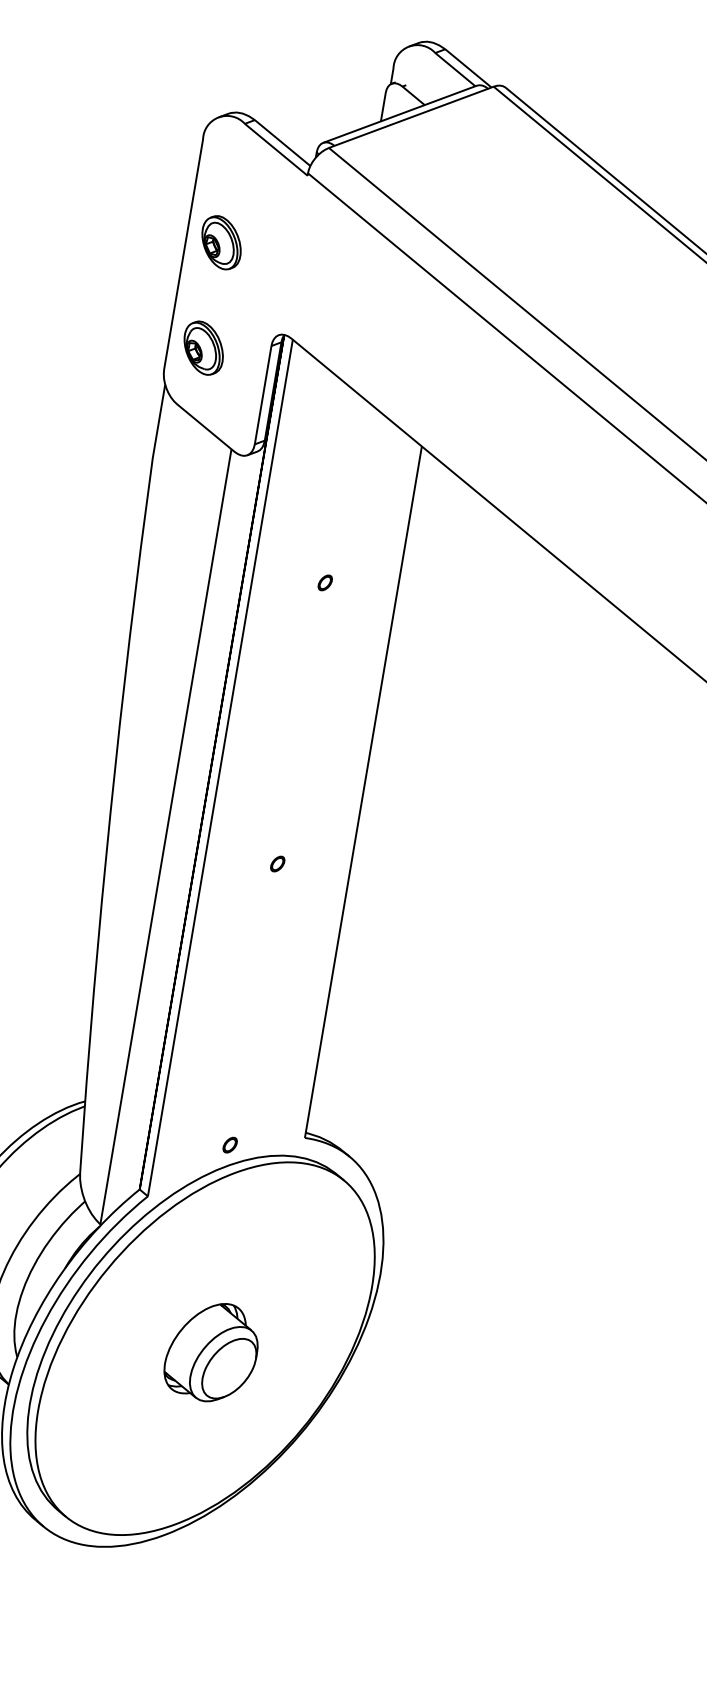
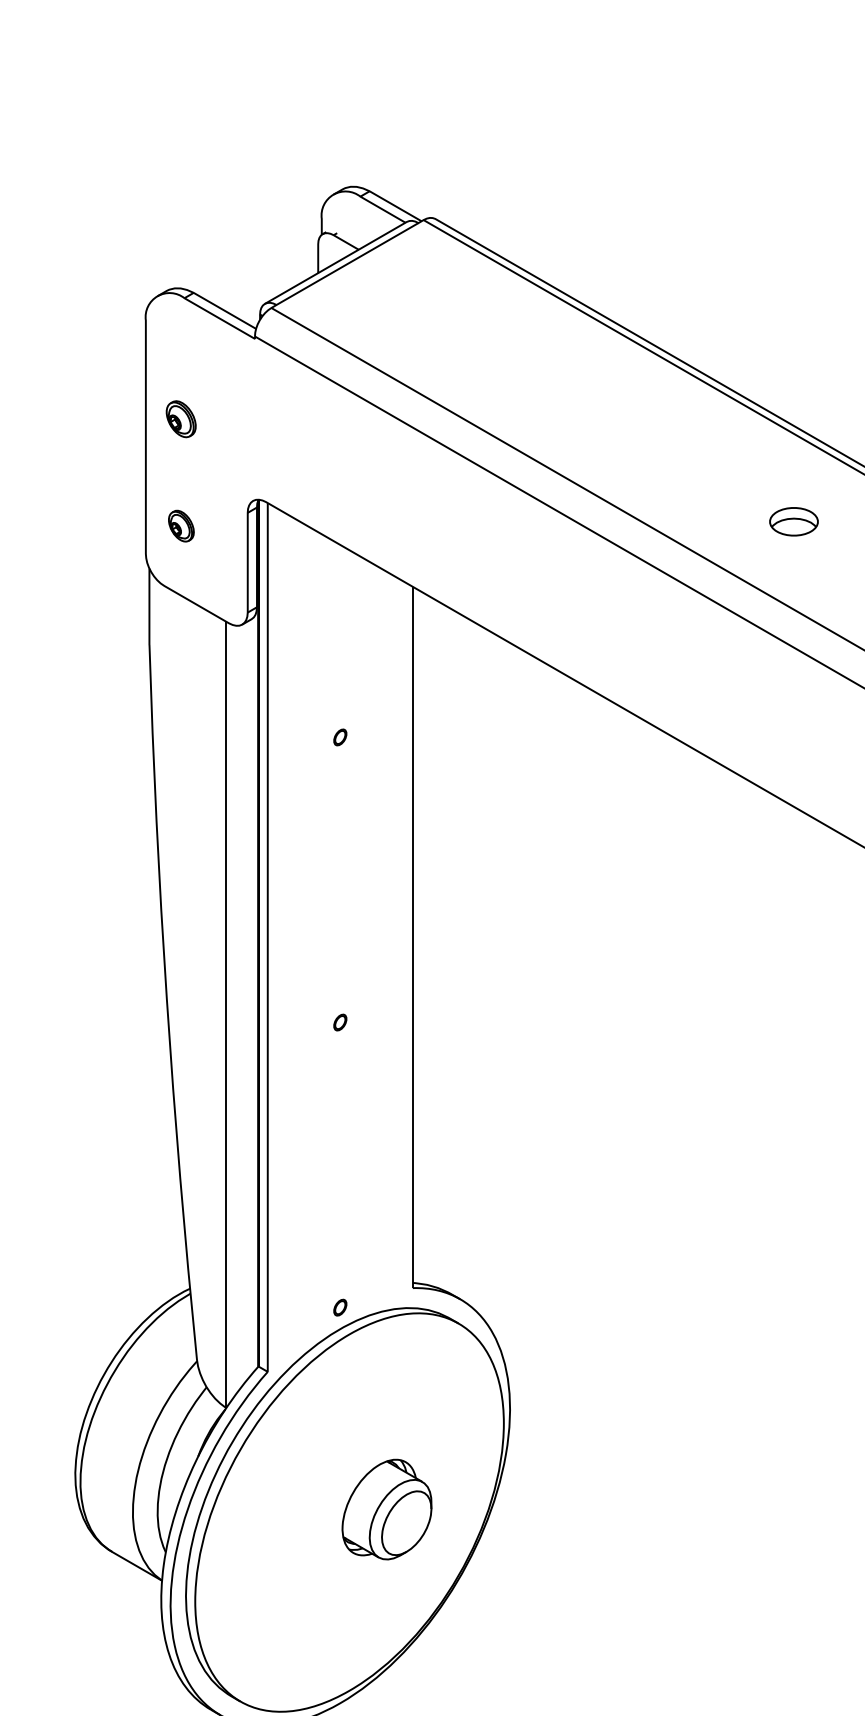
part: (220, 241) -> (180, 418), size x0.7
part: (204, 347) -> (181, 525), size x0.6
part: (211, 1351) -> (386, 1509), moved

